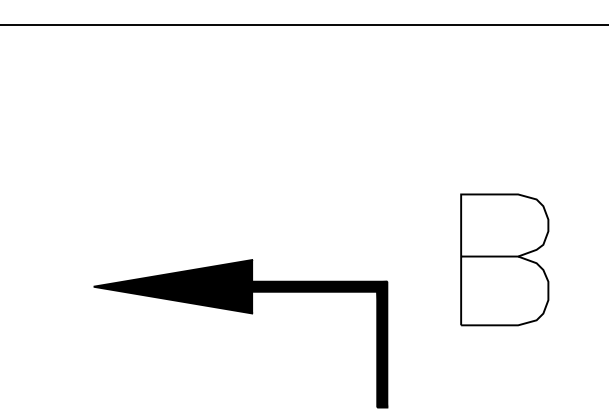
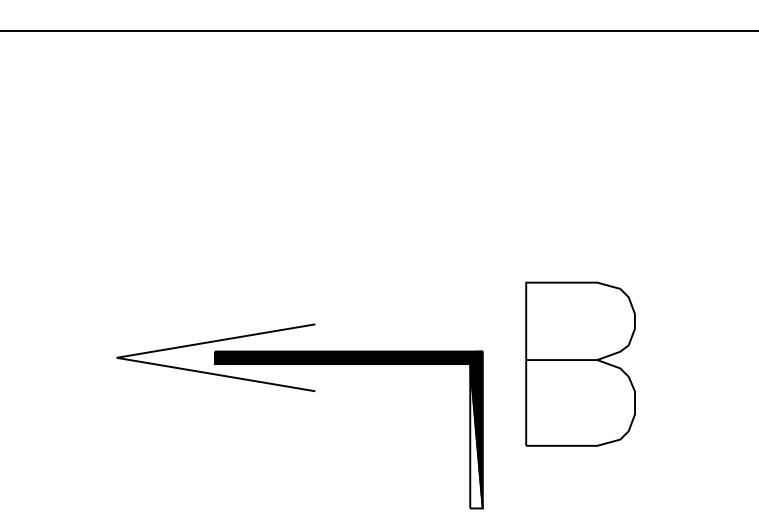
part: (504, 259) -> (580, 363), moved
fill: (173, 286) -> (216, 357), removed
fill: (382, 349) -> (476, 436), removed

